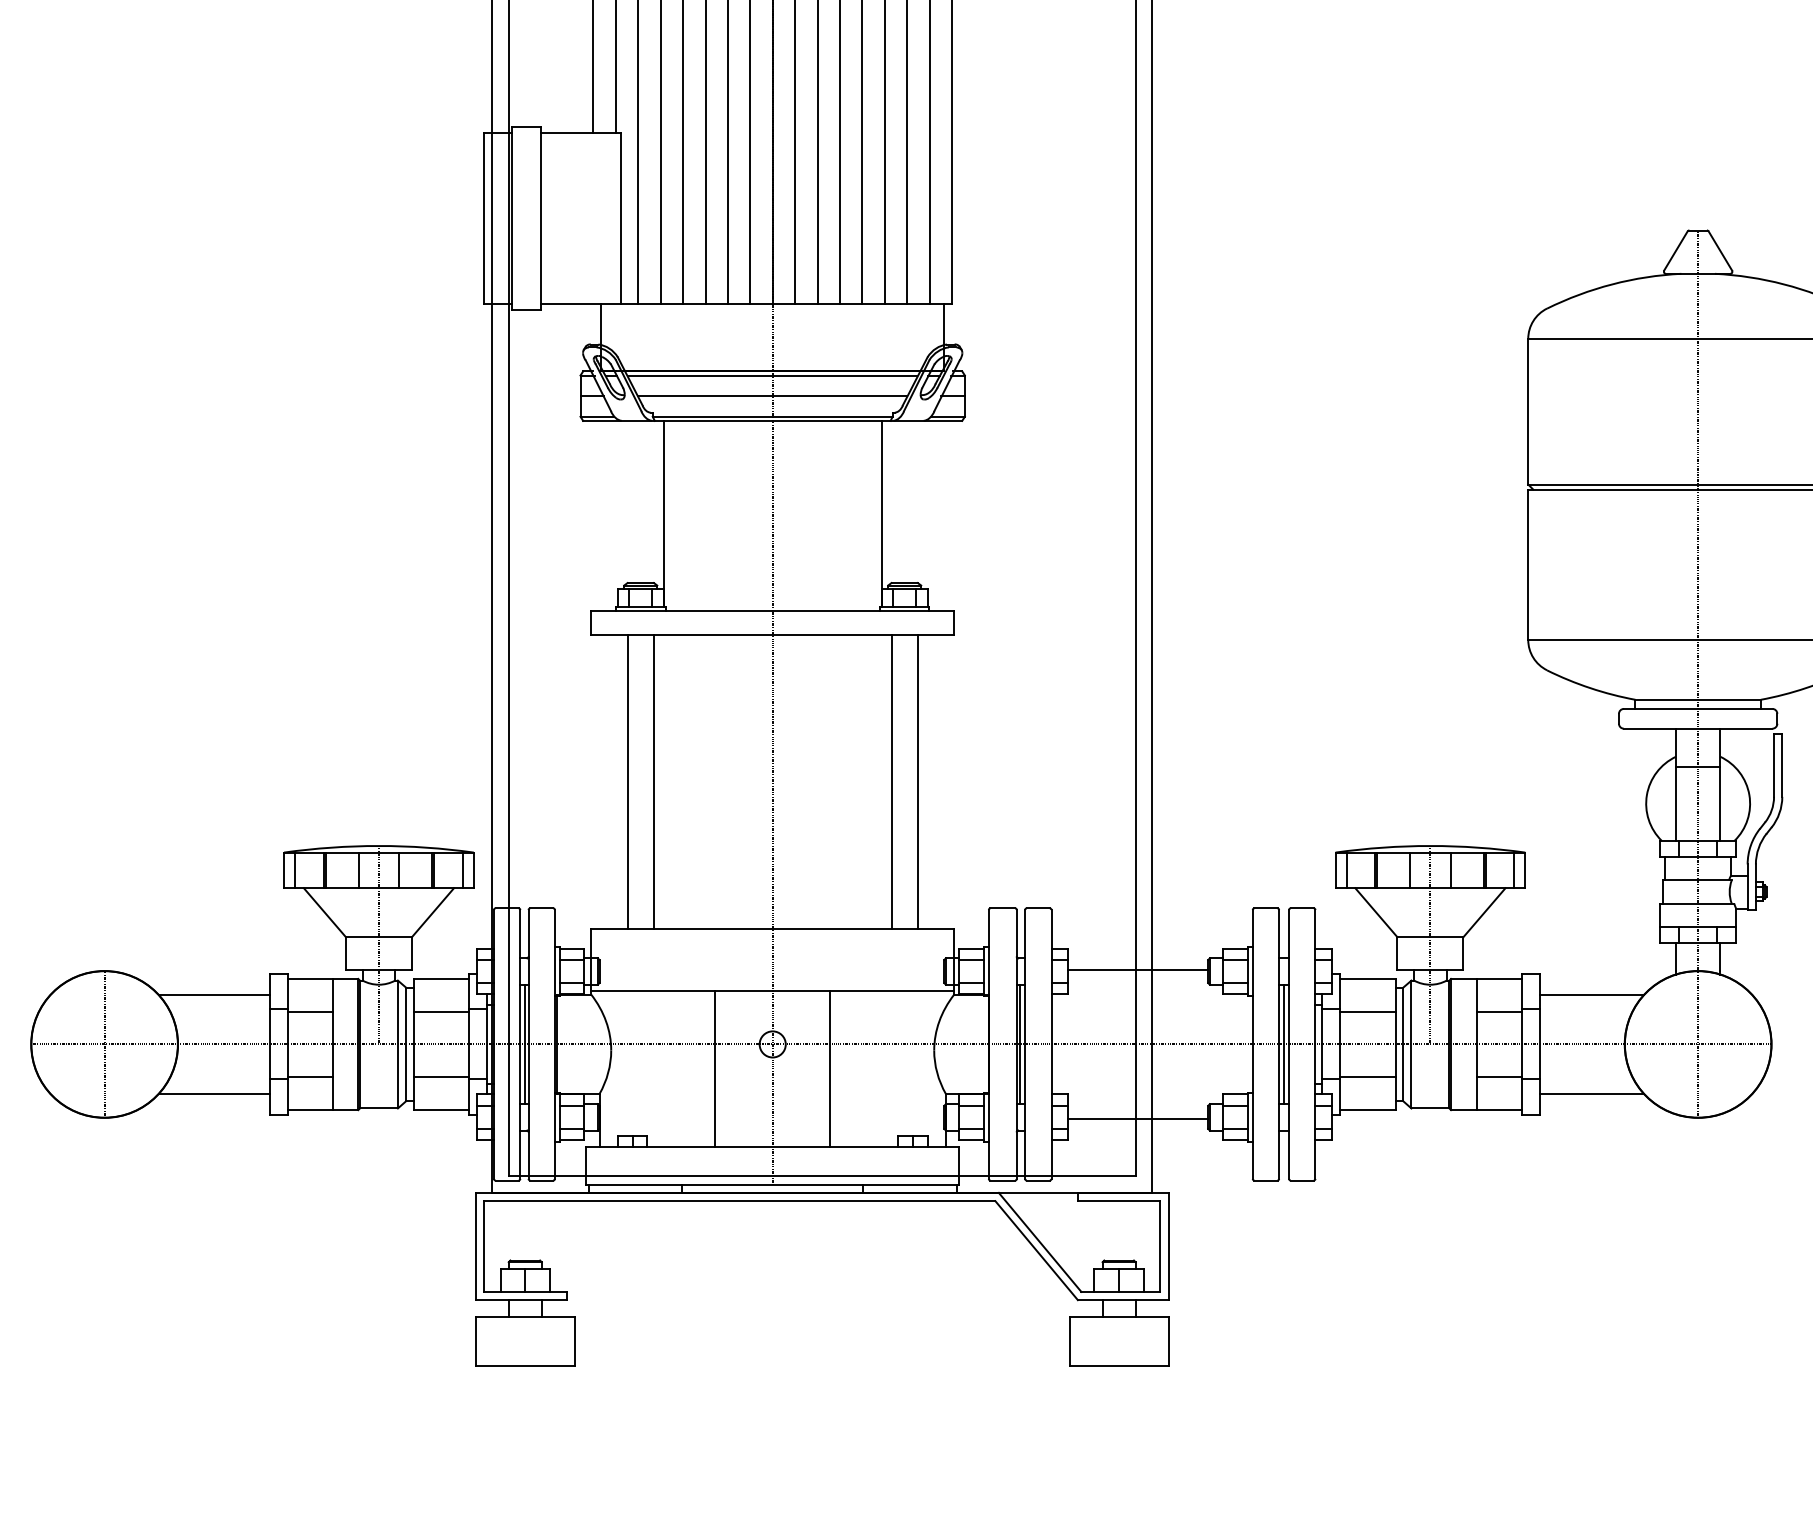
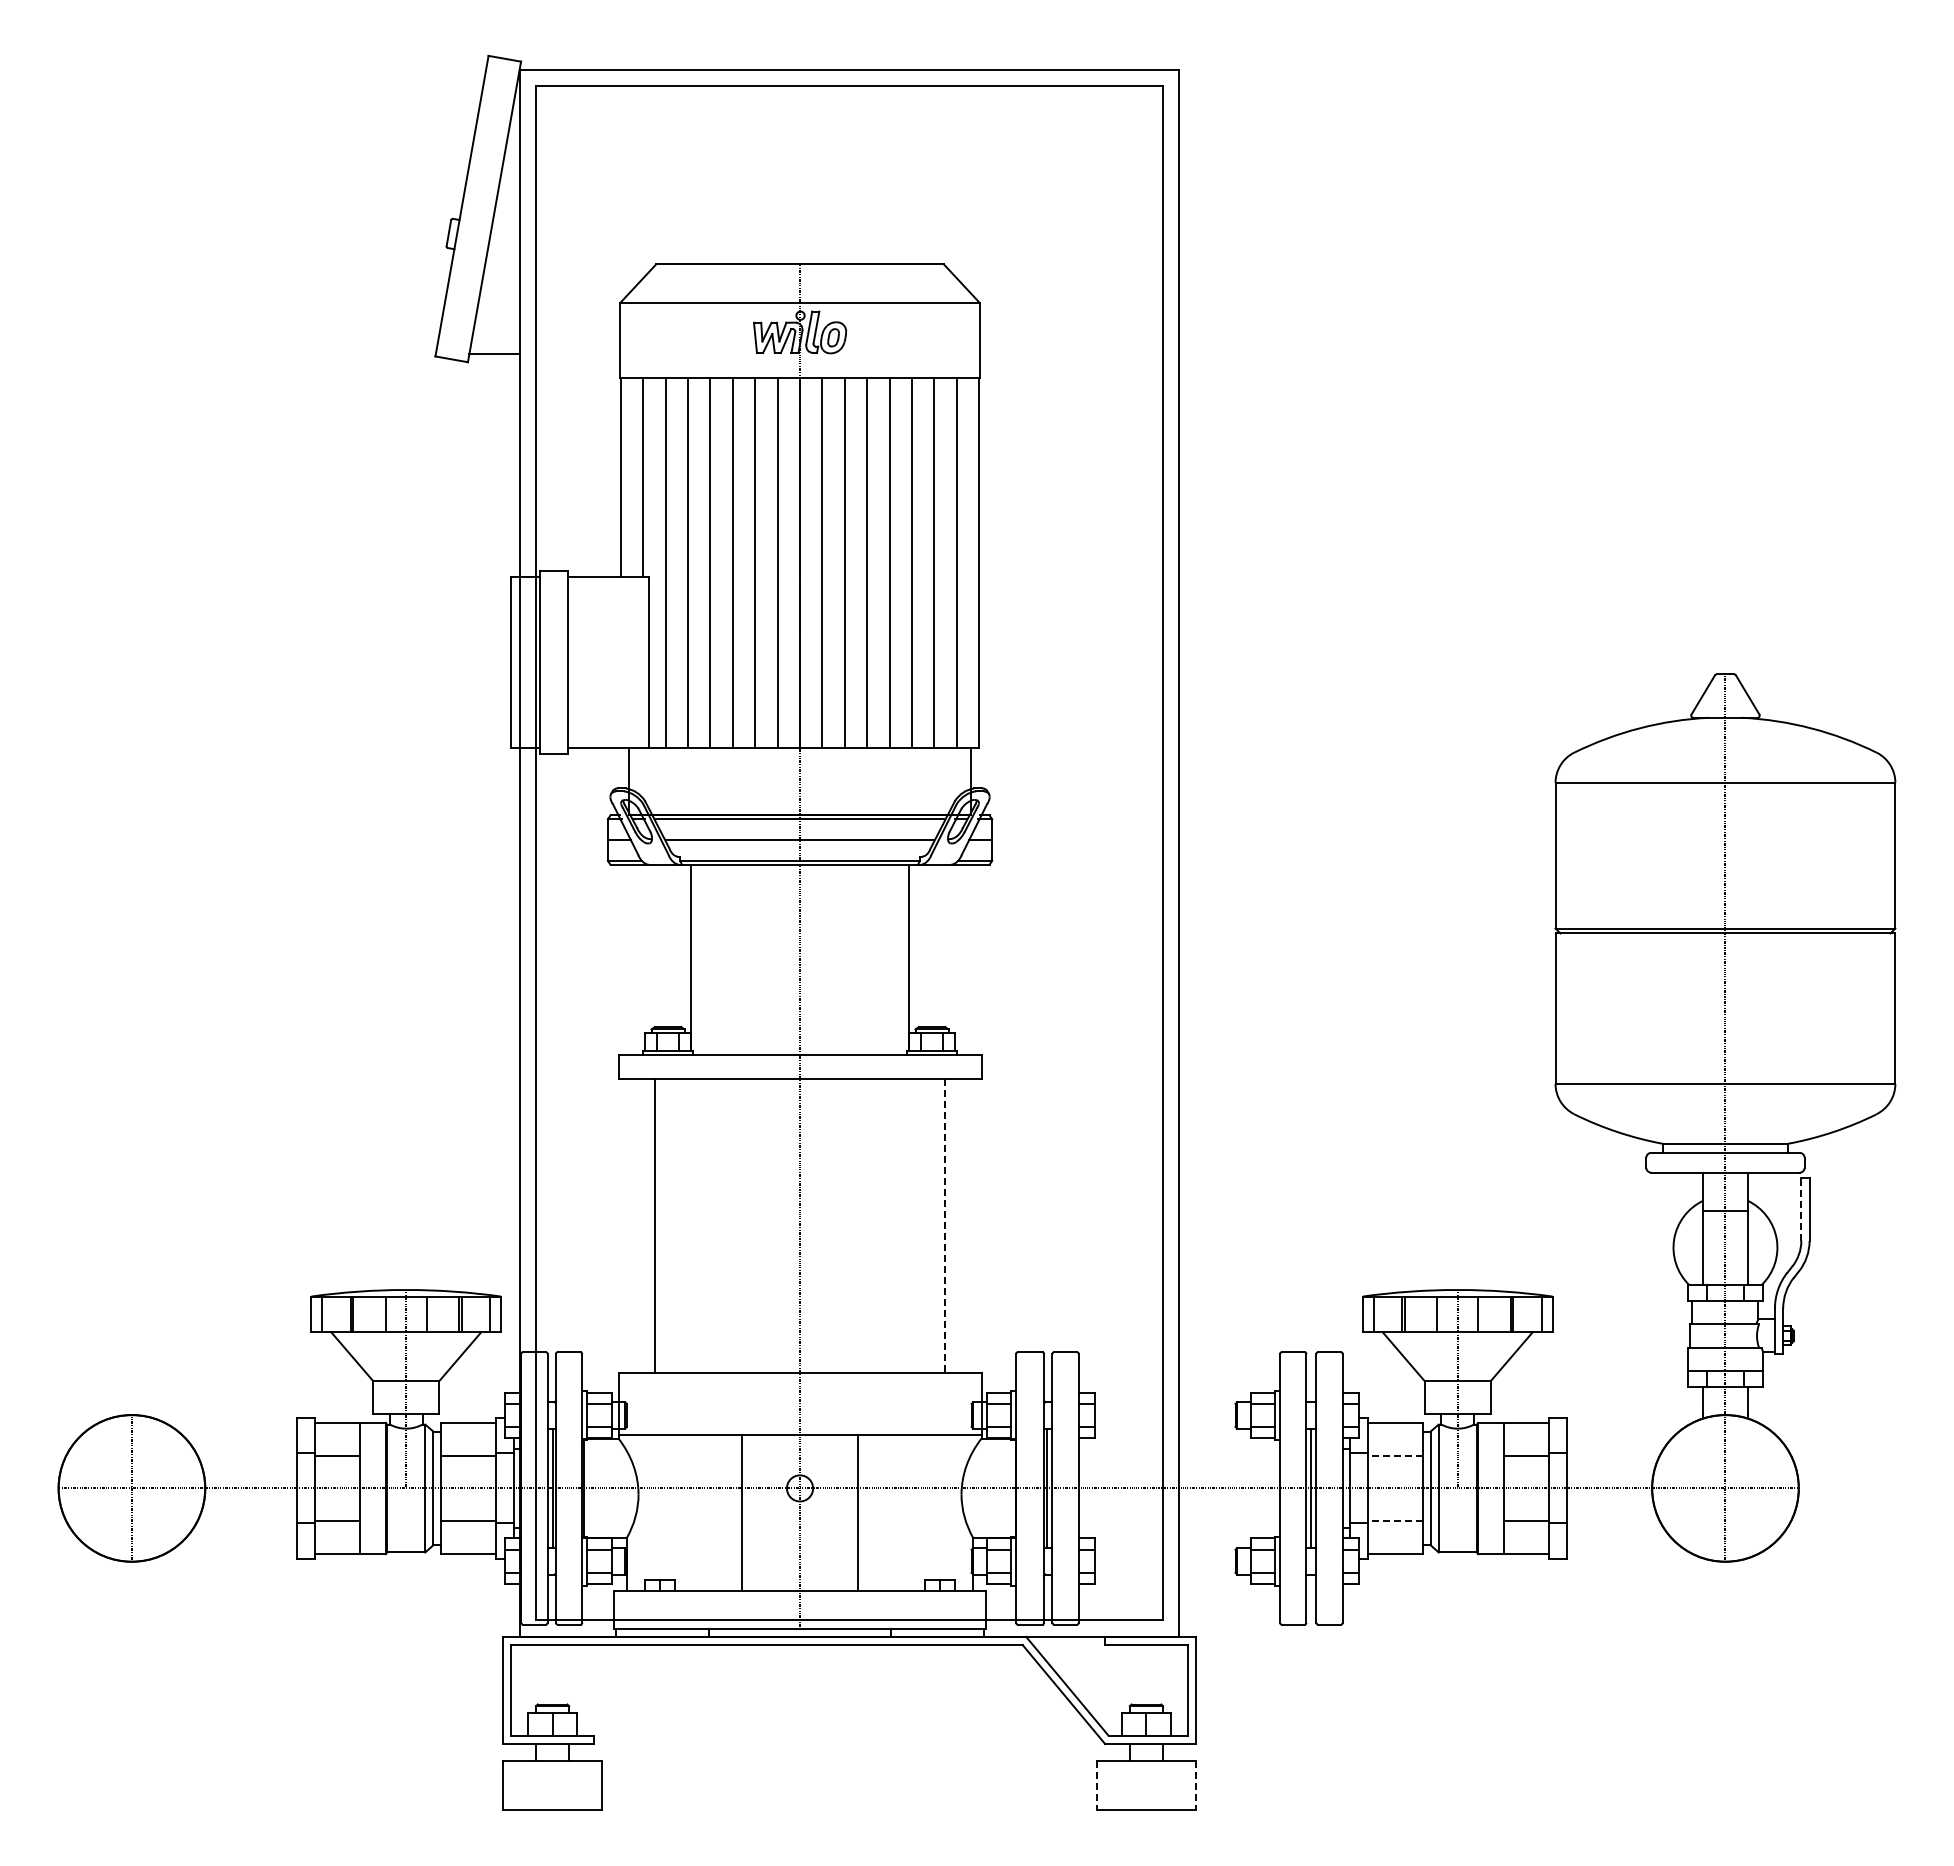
line: (1774, 765) -> (1801, 1209), solid -> dashed
line: (654, 781) -> (681, 1225), removed
line: (891, 781) -> (918, 1225), removed
line: (918, 782) -> (945, 1226), solid -> dashed
line: (1138, 970) -> (1165, 1414), removed
line: (213, 994) -> (240, 1438), removed
line: (1592, 994) -> (1619, 1438), removed
line: (1368, 1011) -> (1395, 1455), solid -> dashed
line: (1368, 1077) -> (1395, 1521), solid -> dashed
line: (213, 1094) -> (240, 1538), removed
line: (1592, 1094) -> (1619, 1538), removed
line: (1138, 1118) -> (1165, 1562), removed
line: (1069, 1341) -> (1096, 1785), solid -> dashed
line: (1168, 1341) -> (1195, 1785), solid -> dashed

